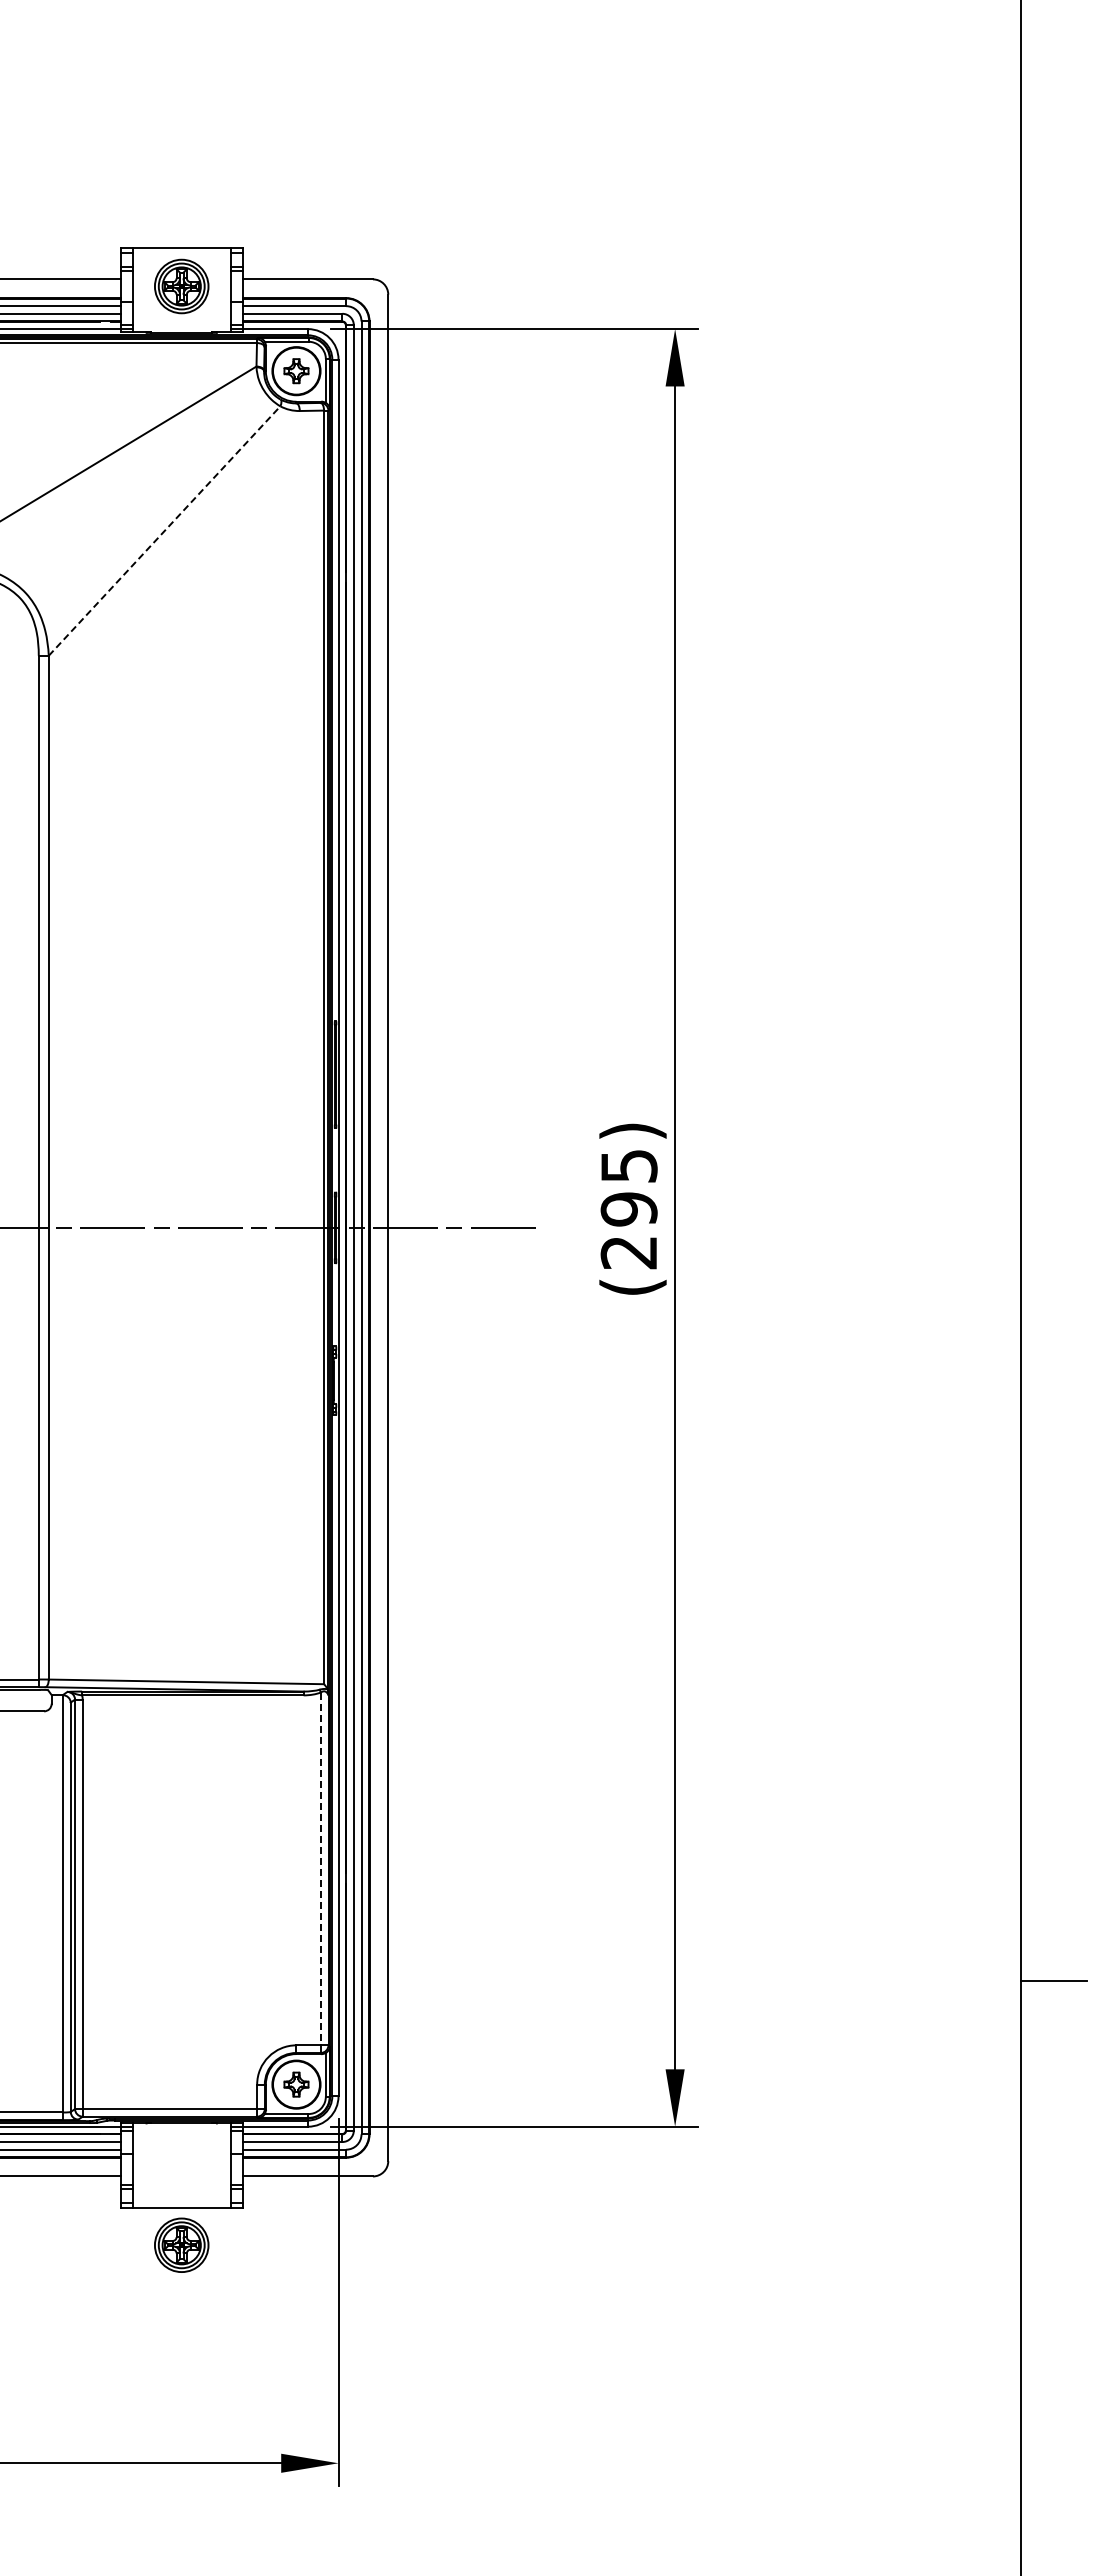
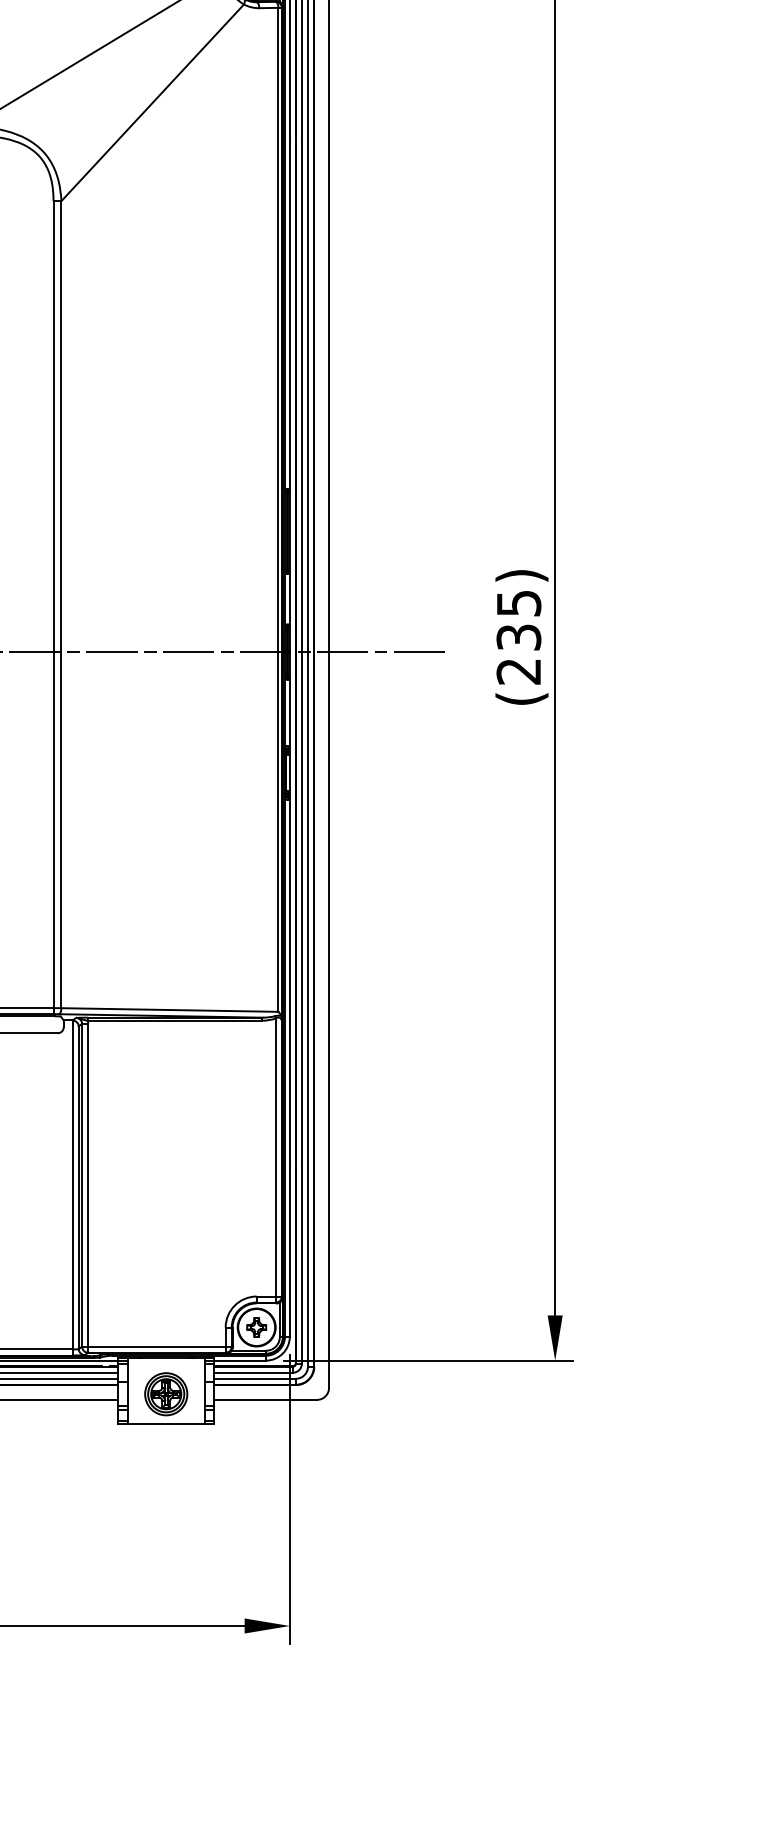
line: (164, 530) -> (152, 102), dashed -> solid
text: (628, 1209) -> (518, 637), (295) -> (235)
line: (320, 1869) -> (275, 1157), dashed -> solid
part: (181, 2244) -> (166, 1393), moved

